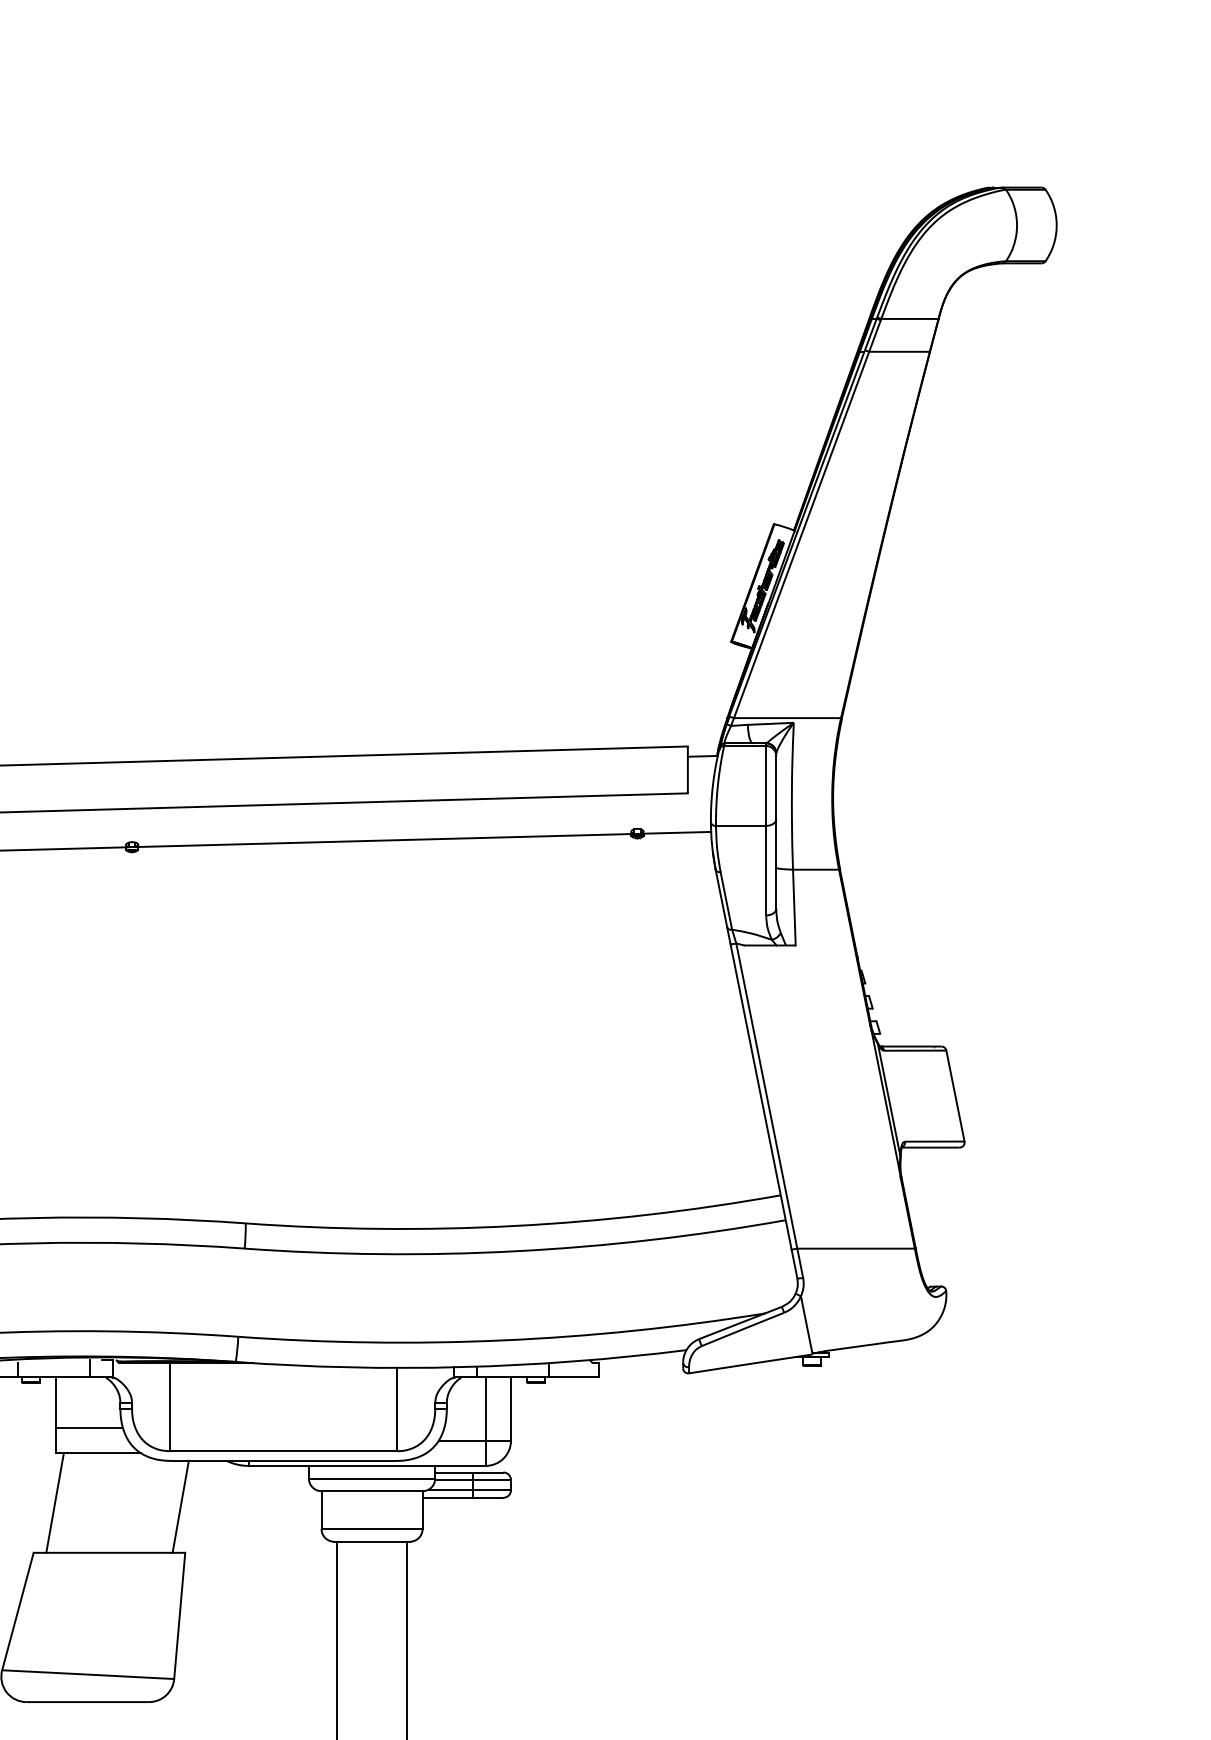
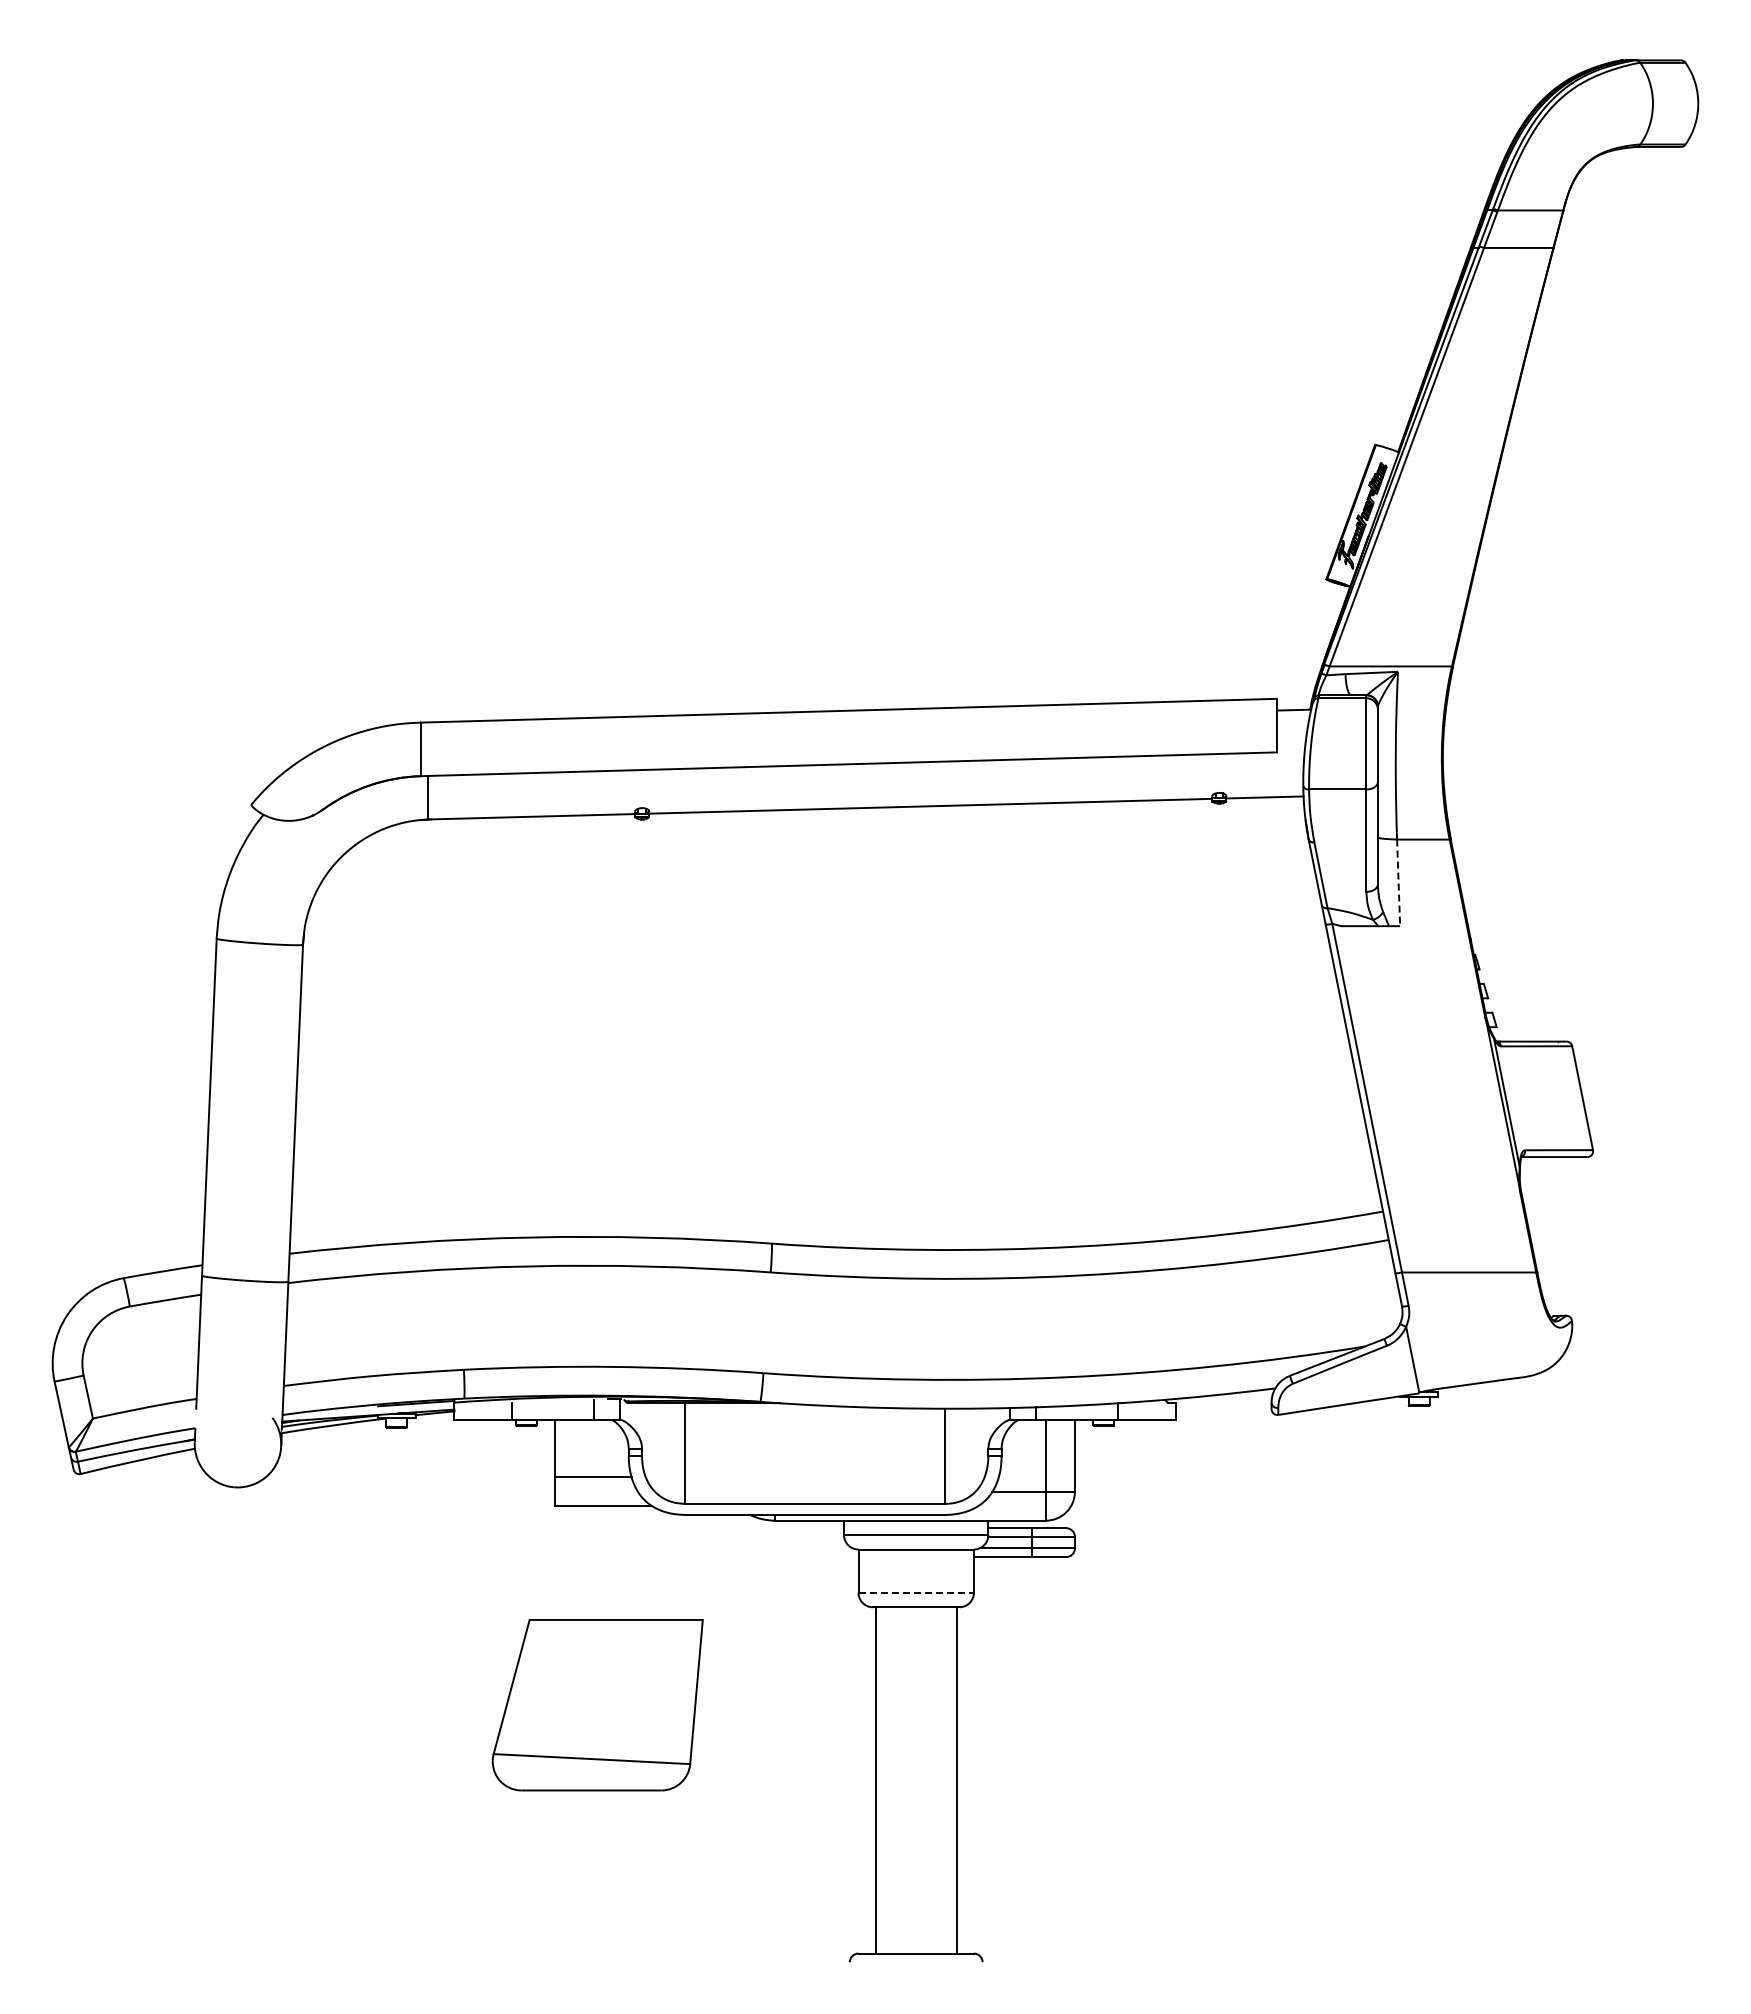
line: (794, 908) -> (1398, 883), solid -> dashed
line: (55, 1502) -> (554, 1562), removed
line: (180, 1506) -> (697, 1566), removed
line: (372, 1528) -> (916, 1592), solid -> dashed

